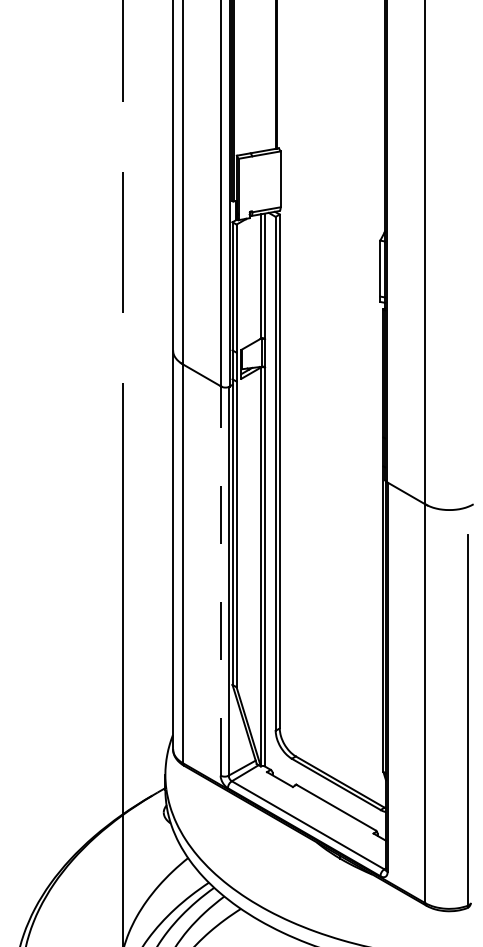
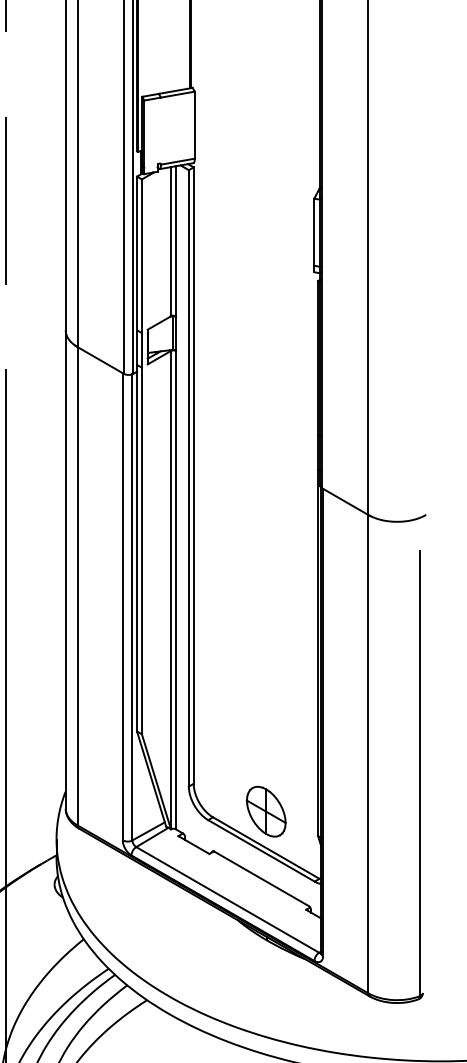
line: (220, 580) -> (122, 606), dashed -> solid
part: (340, 751) -> (266, 811), added

